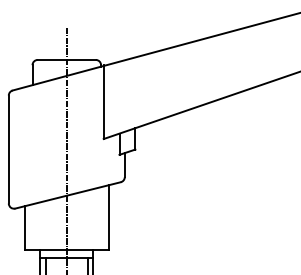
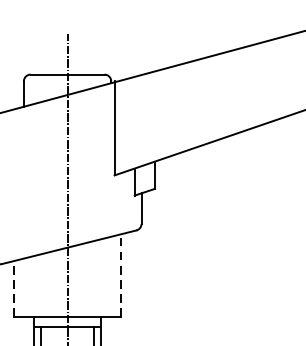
line: (109, 216) -> (121, 274), solid -> dashed
line: (24, 228) -> (13, 289), solid -> dashed

